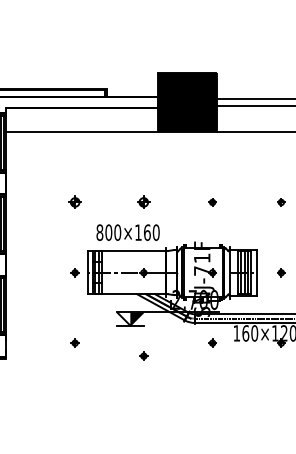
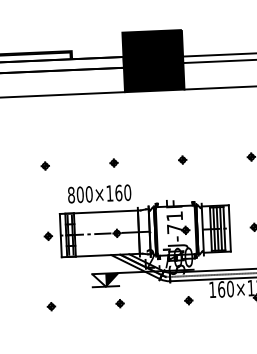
part: (74, 202) -> (44, 166), size x0.62
part: (143, 202) -> (113, 163), size x0.62
part: (143, 355) -> (119, 303), moved

